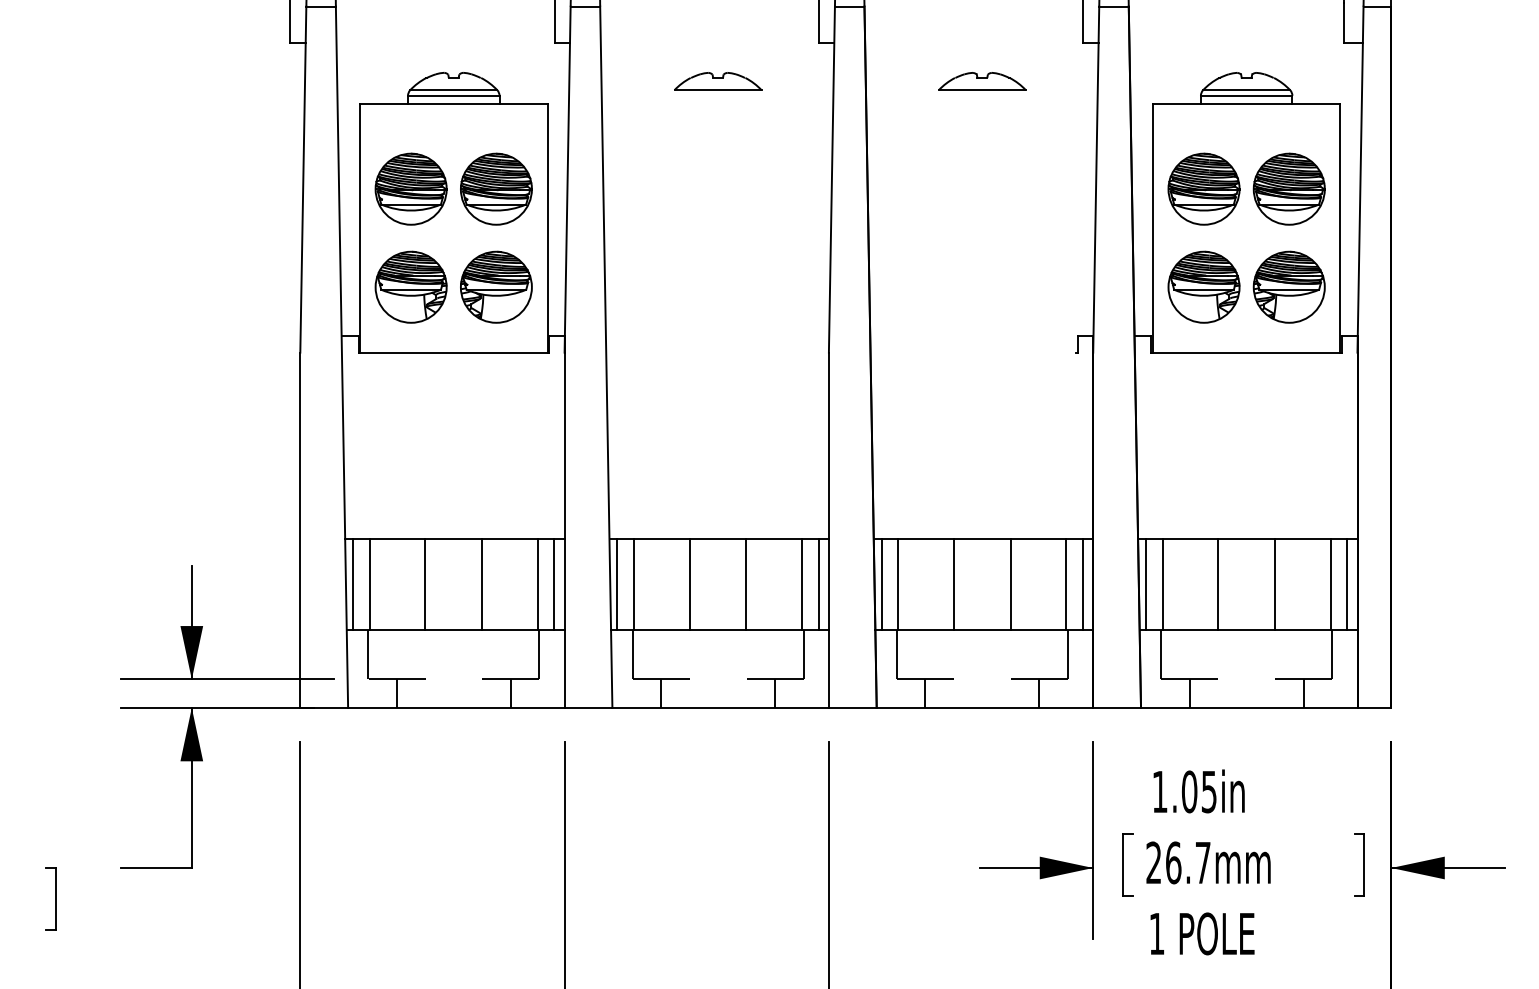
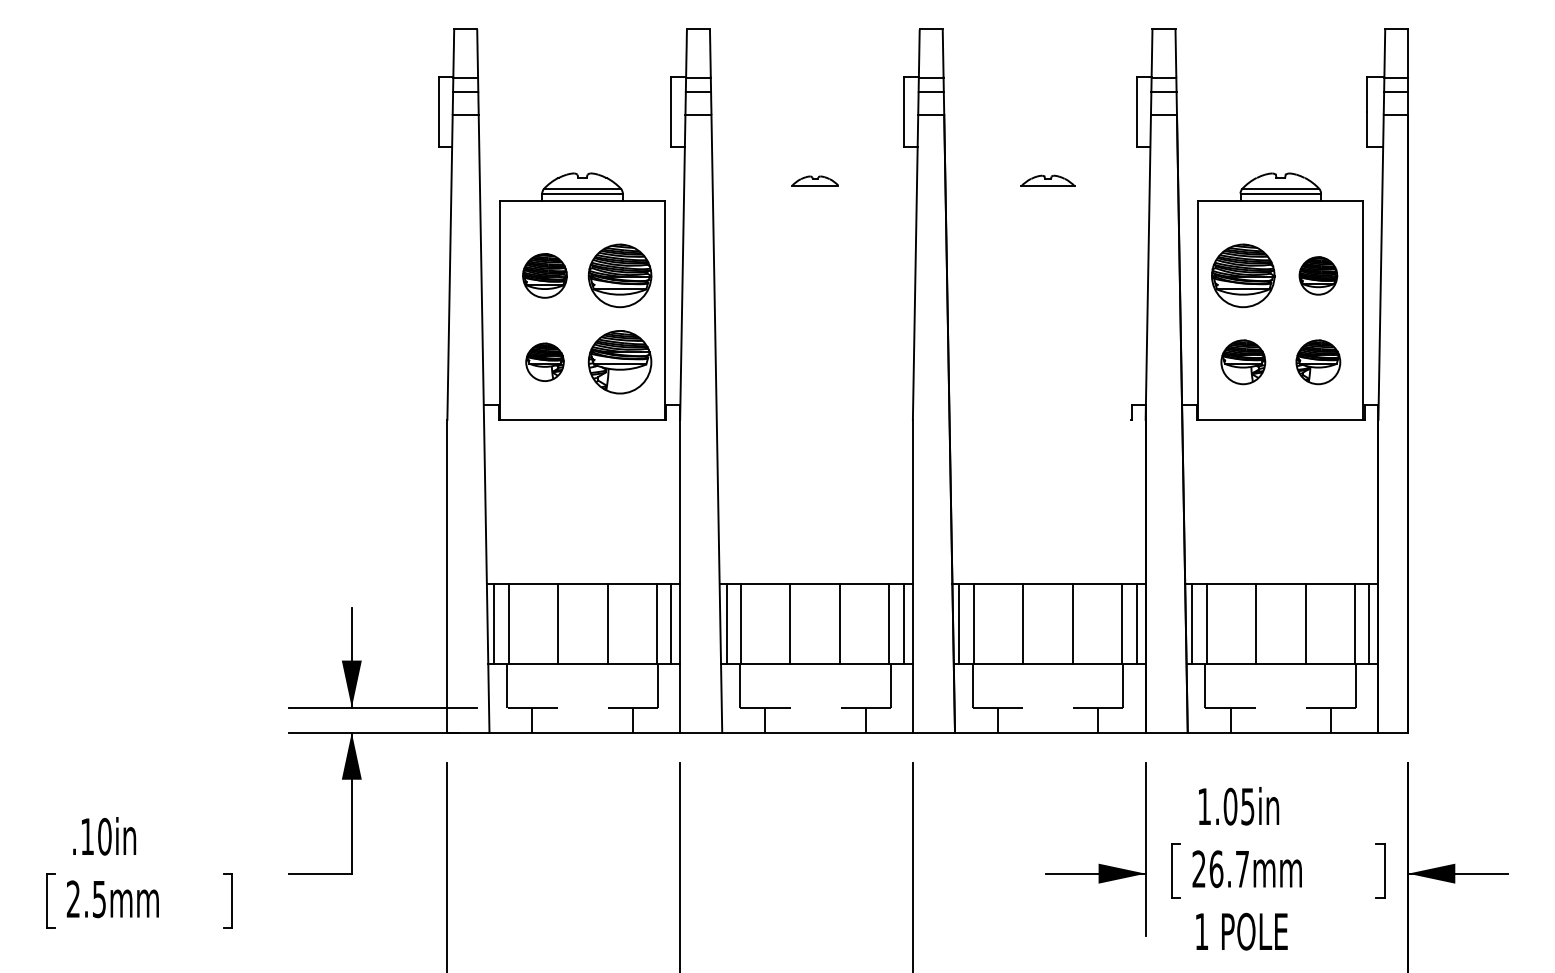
part: (718, 80) -> (815, 180), size x0.6
part: (981, 80) -> (1047, 180), size x0.7
part: (410, 188) -> (544, 275), size x0.7
part: (1289, 188) -> (1318, 275), size x0.6
part: (410, 287) -> (544, 362), size x0.6
part: (1204, 287) -> (1243, 362), size x0.7
part: (1289, 287) -> (1318, 362), size x0.7

